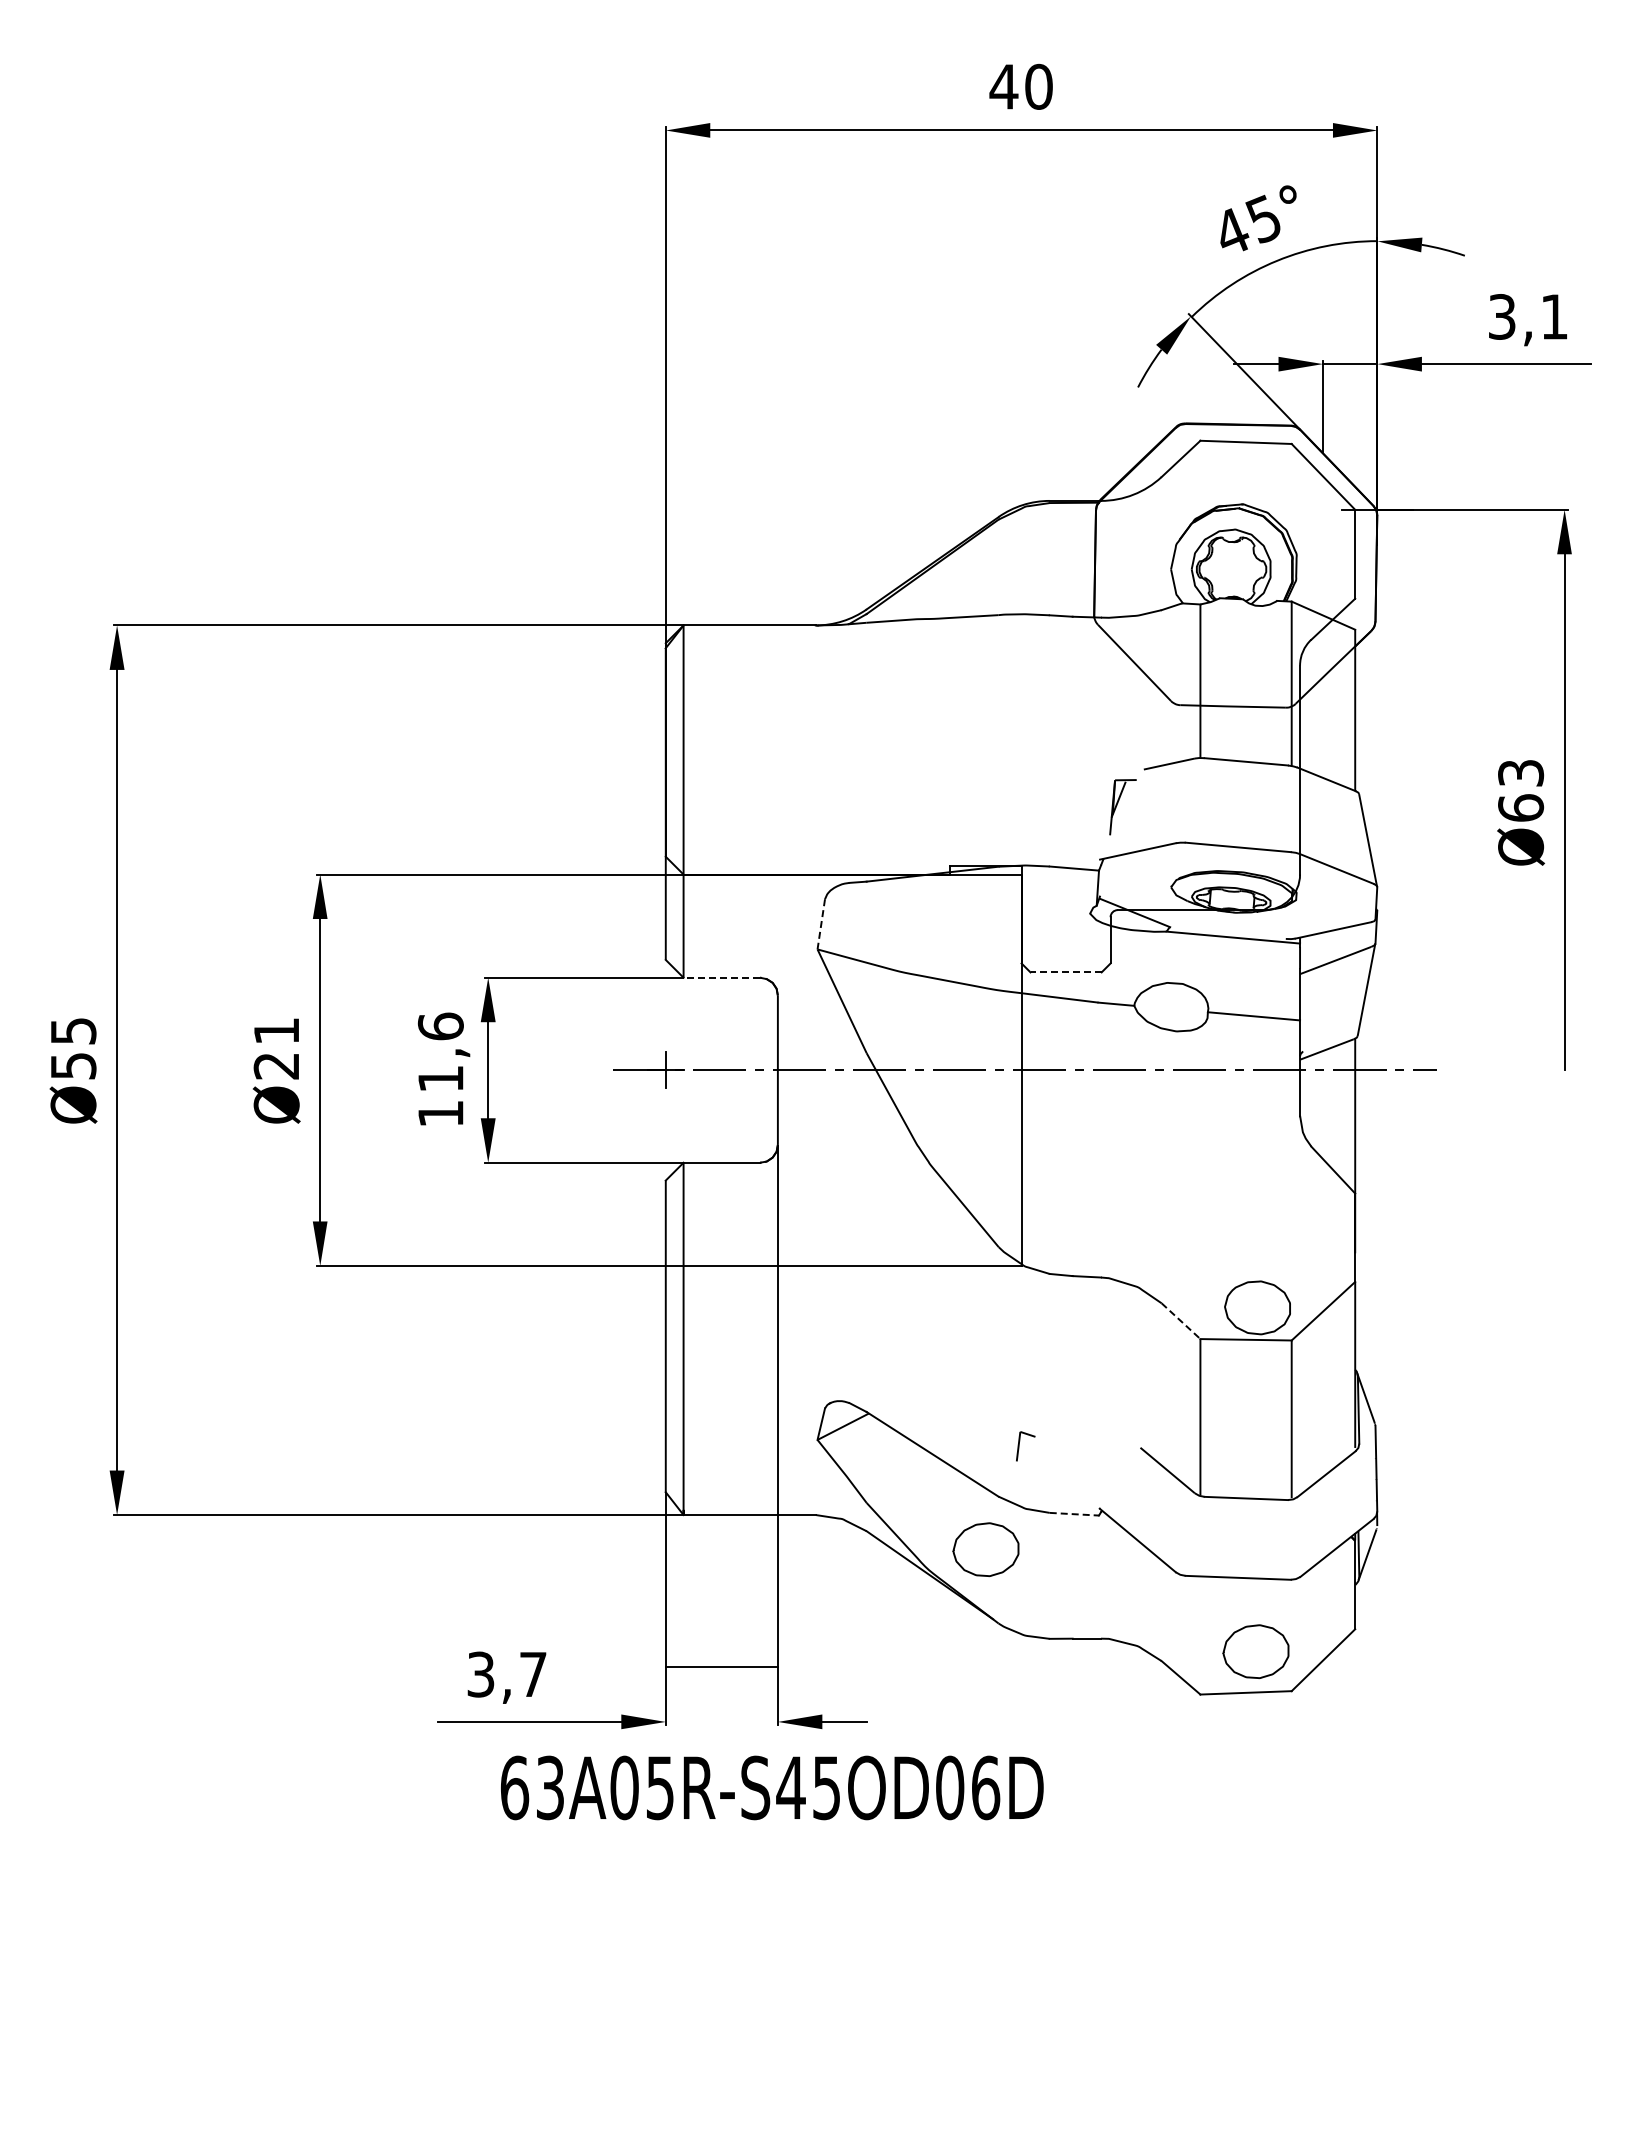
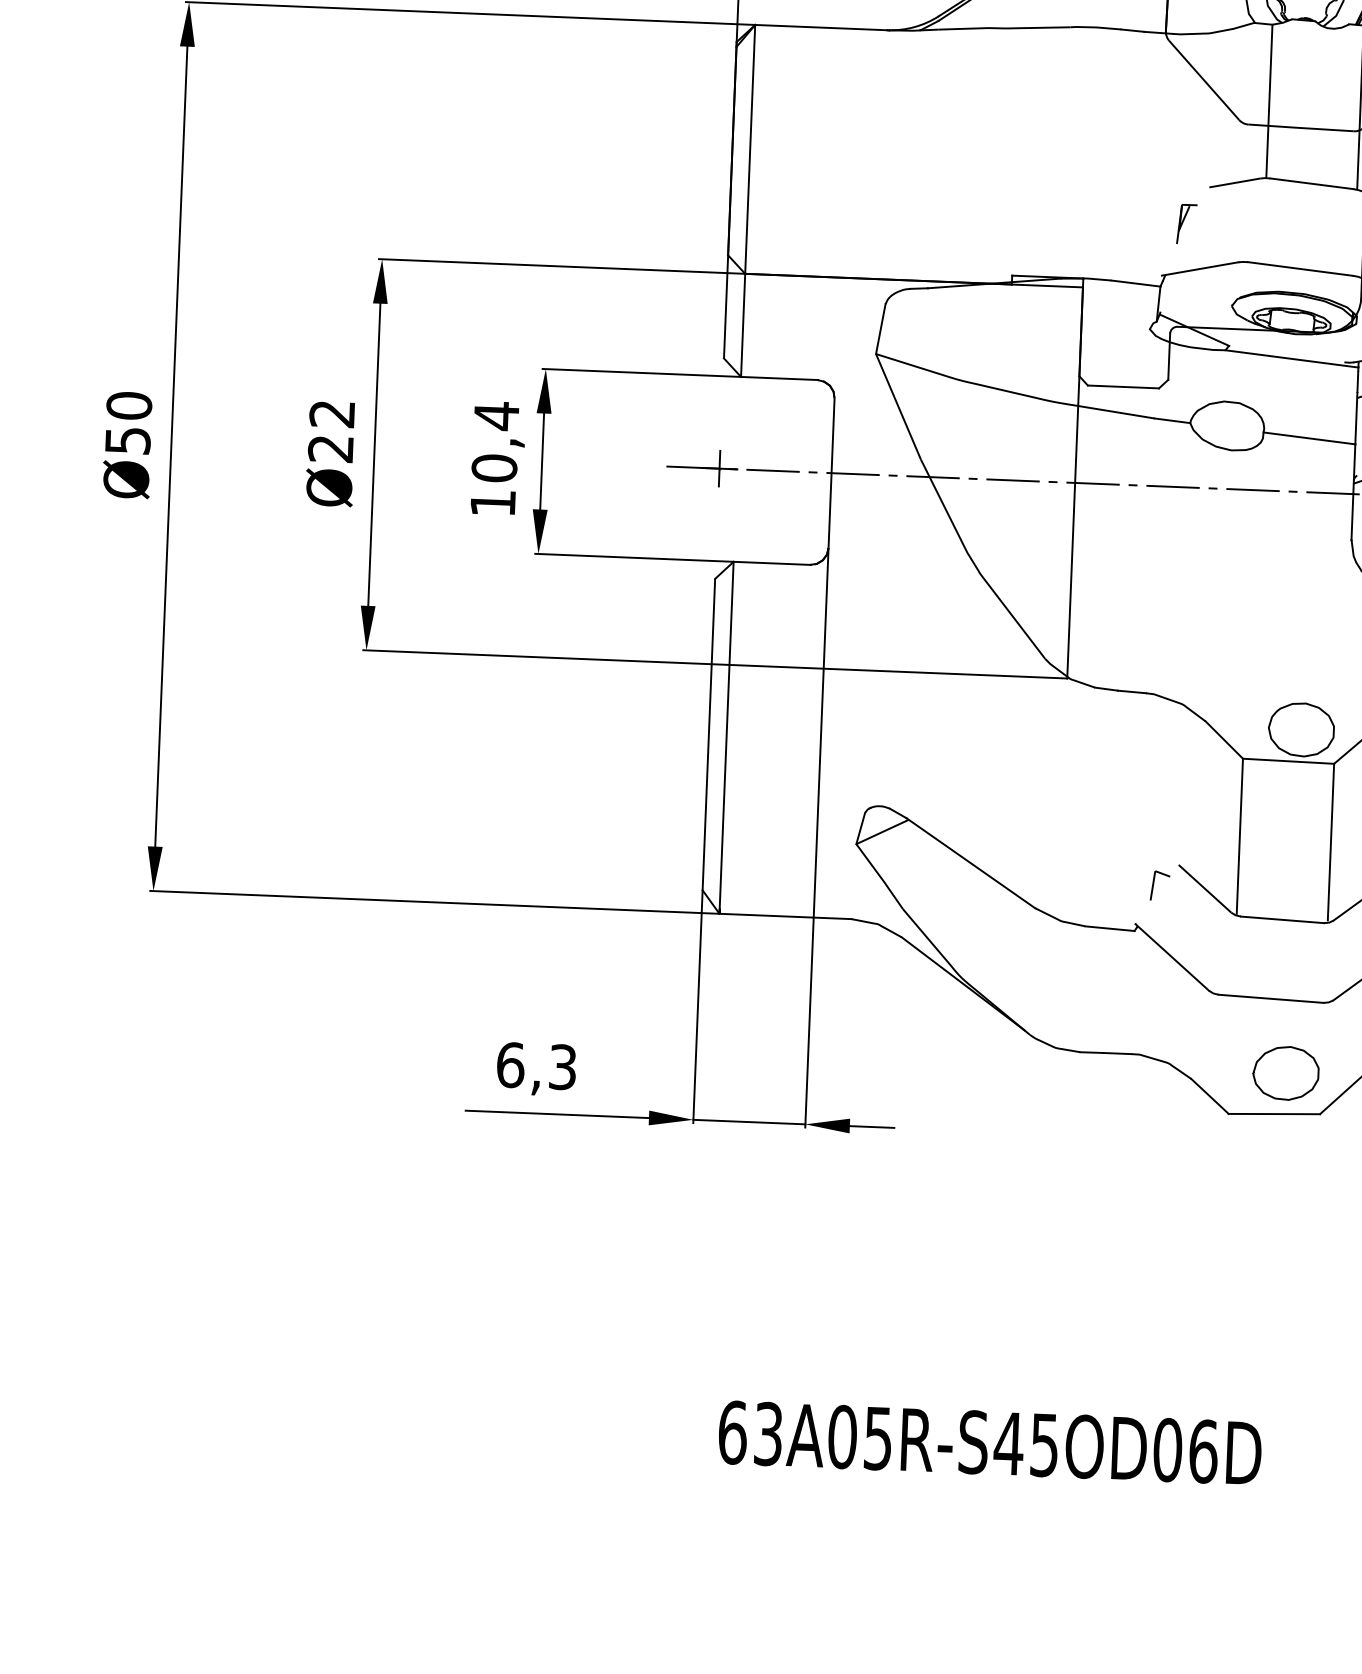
part: (1122, 807) -> (1186, 224), size x0.71
line: (821, 924) -> (881, 329), dashed -> solid
line: (1066, 972) -> (1123, 387), dashed -> solid
line: (721, 977) -> (778, 378), dashed -> solid
text: (73, 1030) -> (129, 405), Ø55 -> Ø50
text: (275, 1031) -> (331, 414), Ø21 -> Ø22
text: (440, 1052) -> (495, 441), 11,6 -> 10,4
line: (1181, 1321) -> (1224, 740), dashed -> solid
part: (1025, 1446) -> (1159, 885), moved
line: (1074, 1514) -> (1110, 928), dashed -> solid
part: (985, 1549) -> (1019, 960), removed
line: (721, 1666) -> (749, 1121), moved
text: (506, 1674) -> (536, 1066), 3,7 -> 6,3
text: (772, 1787) -> (990, 1442), moved

